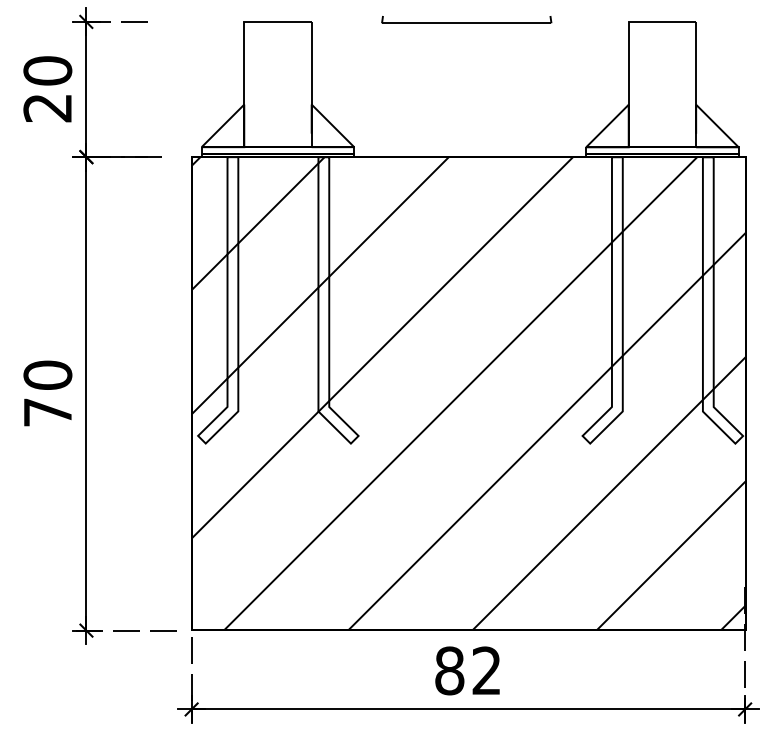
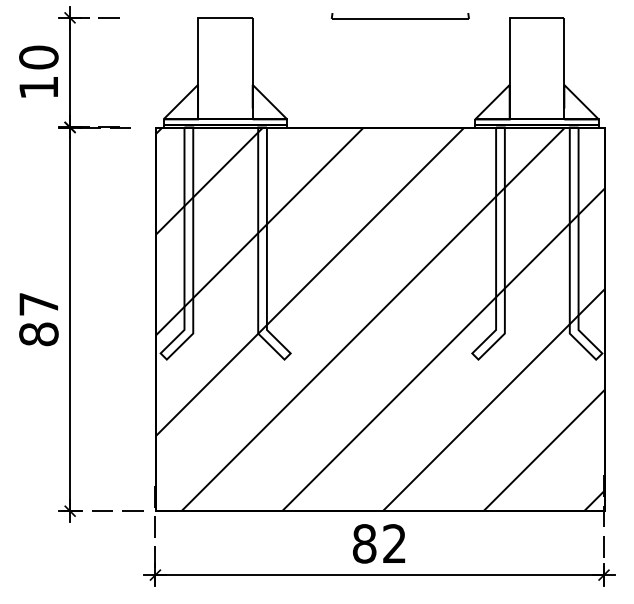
part: (465, 20) -> (399, 16), moved
text: (47, 109) -> (38, 88), 20 -> 10
text: (47, 394) -> (38, 319), 70 -> 87

